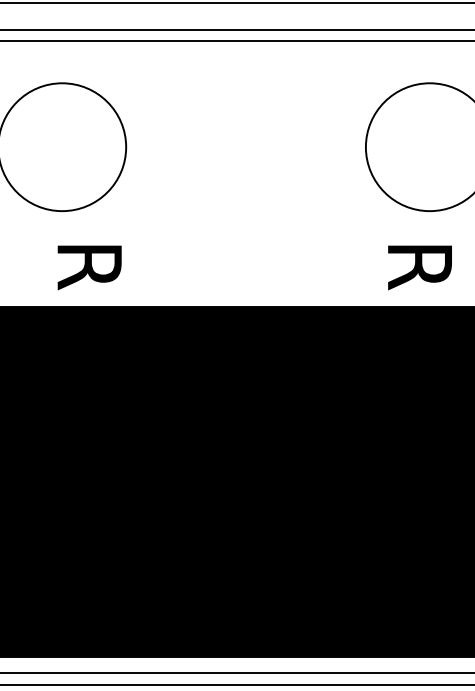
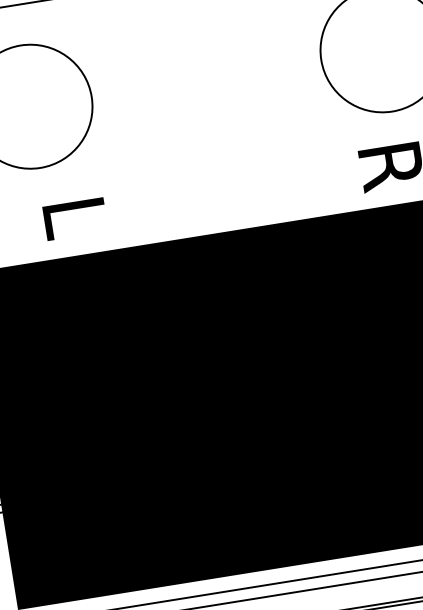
text: (89, 267) -> (75, 217), R -> L

